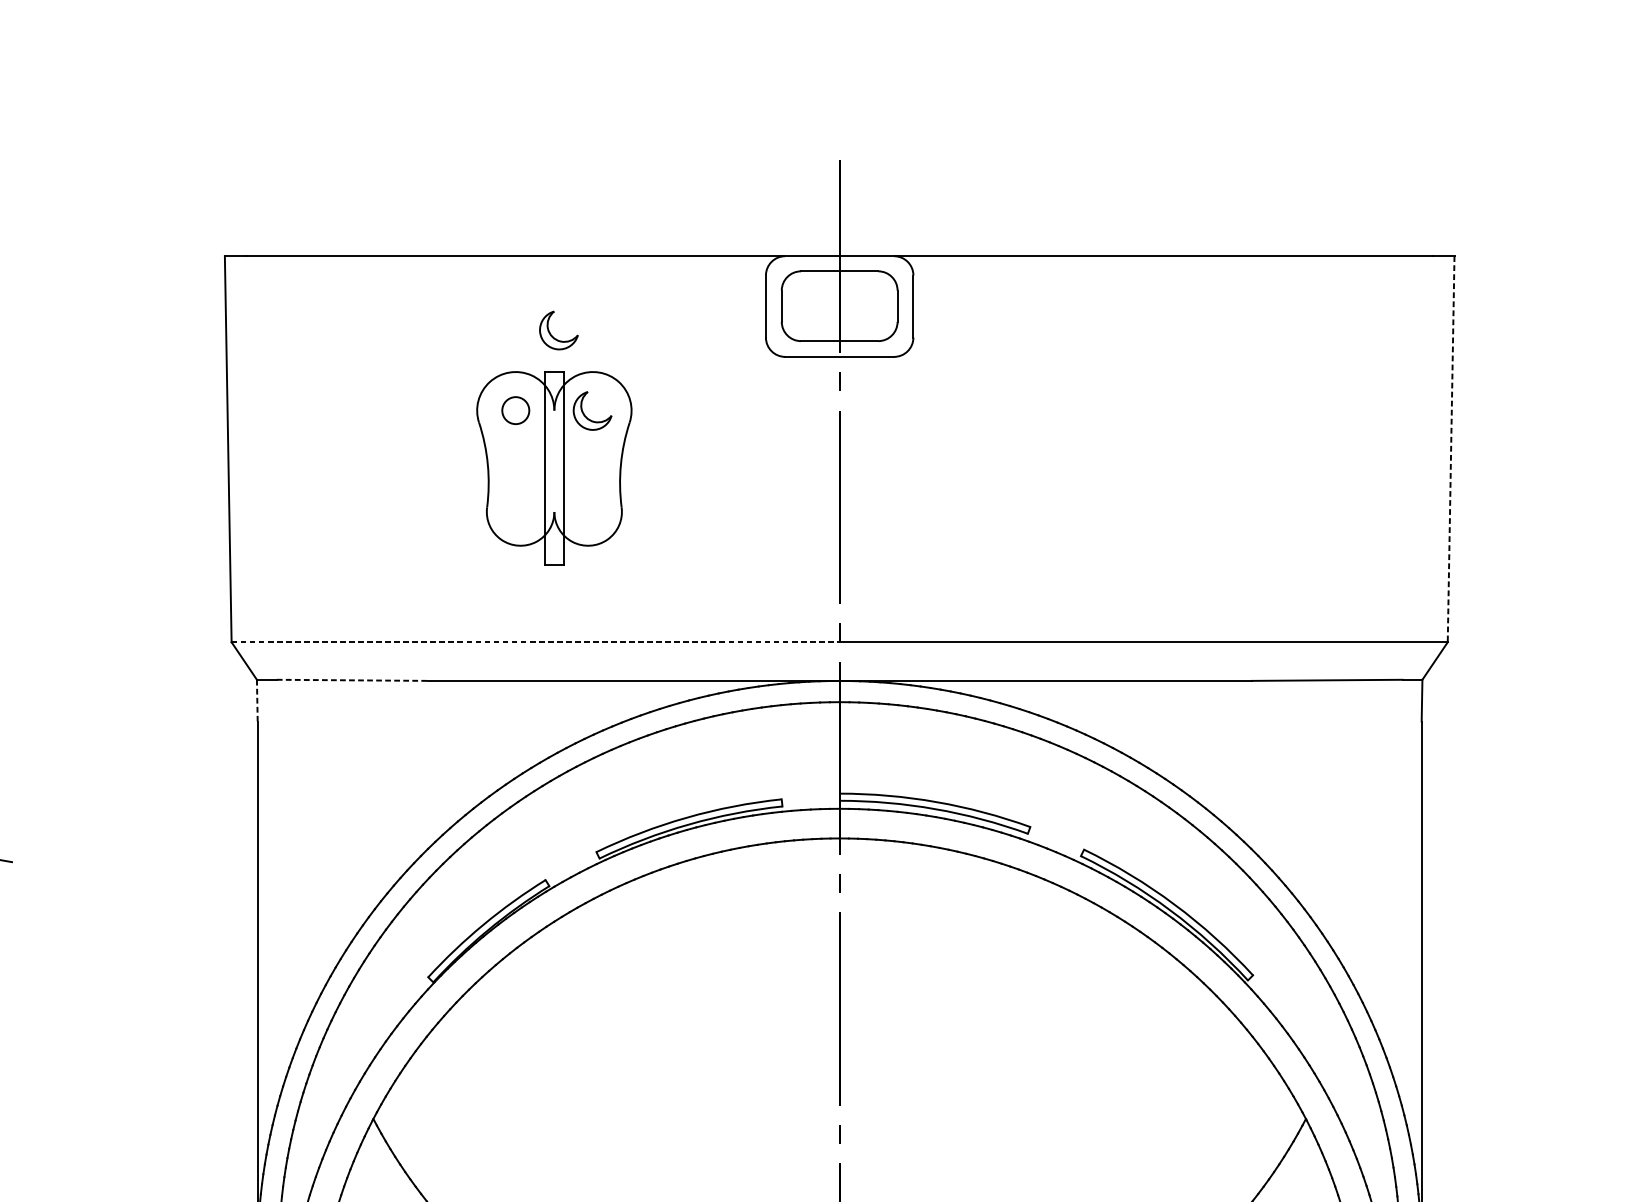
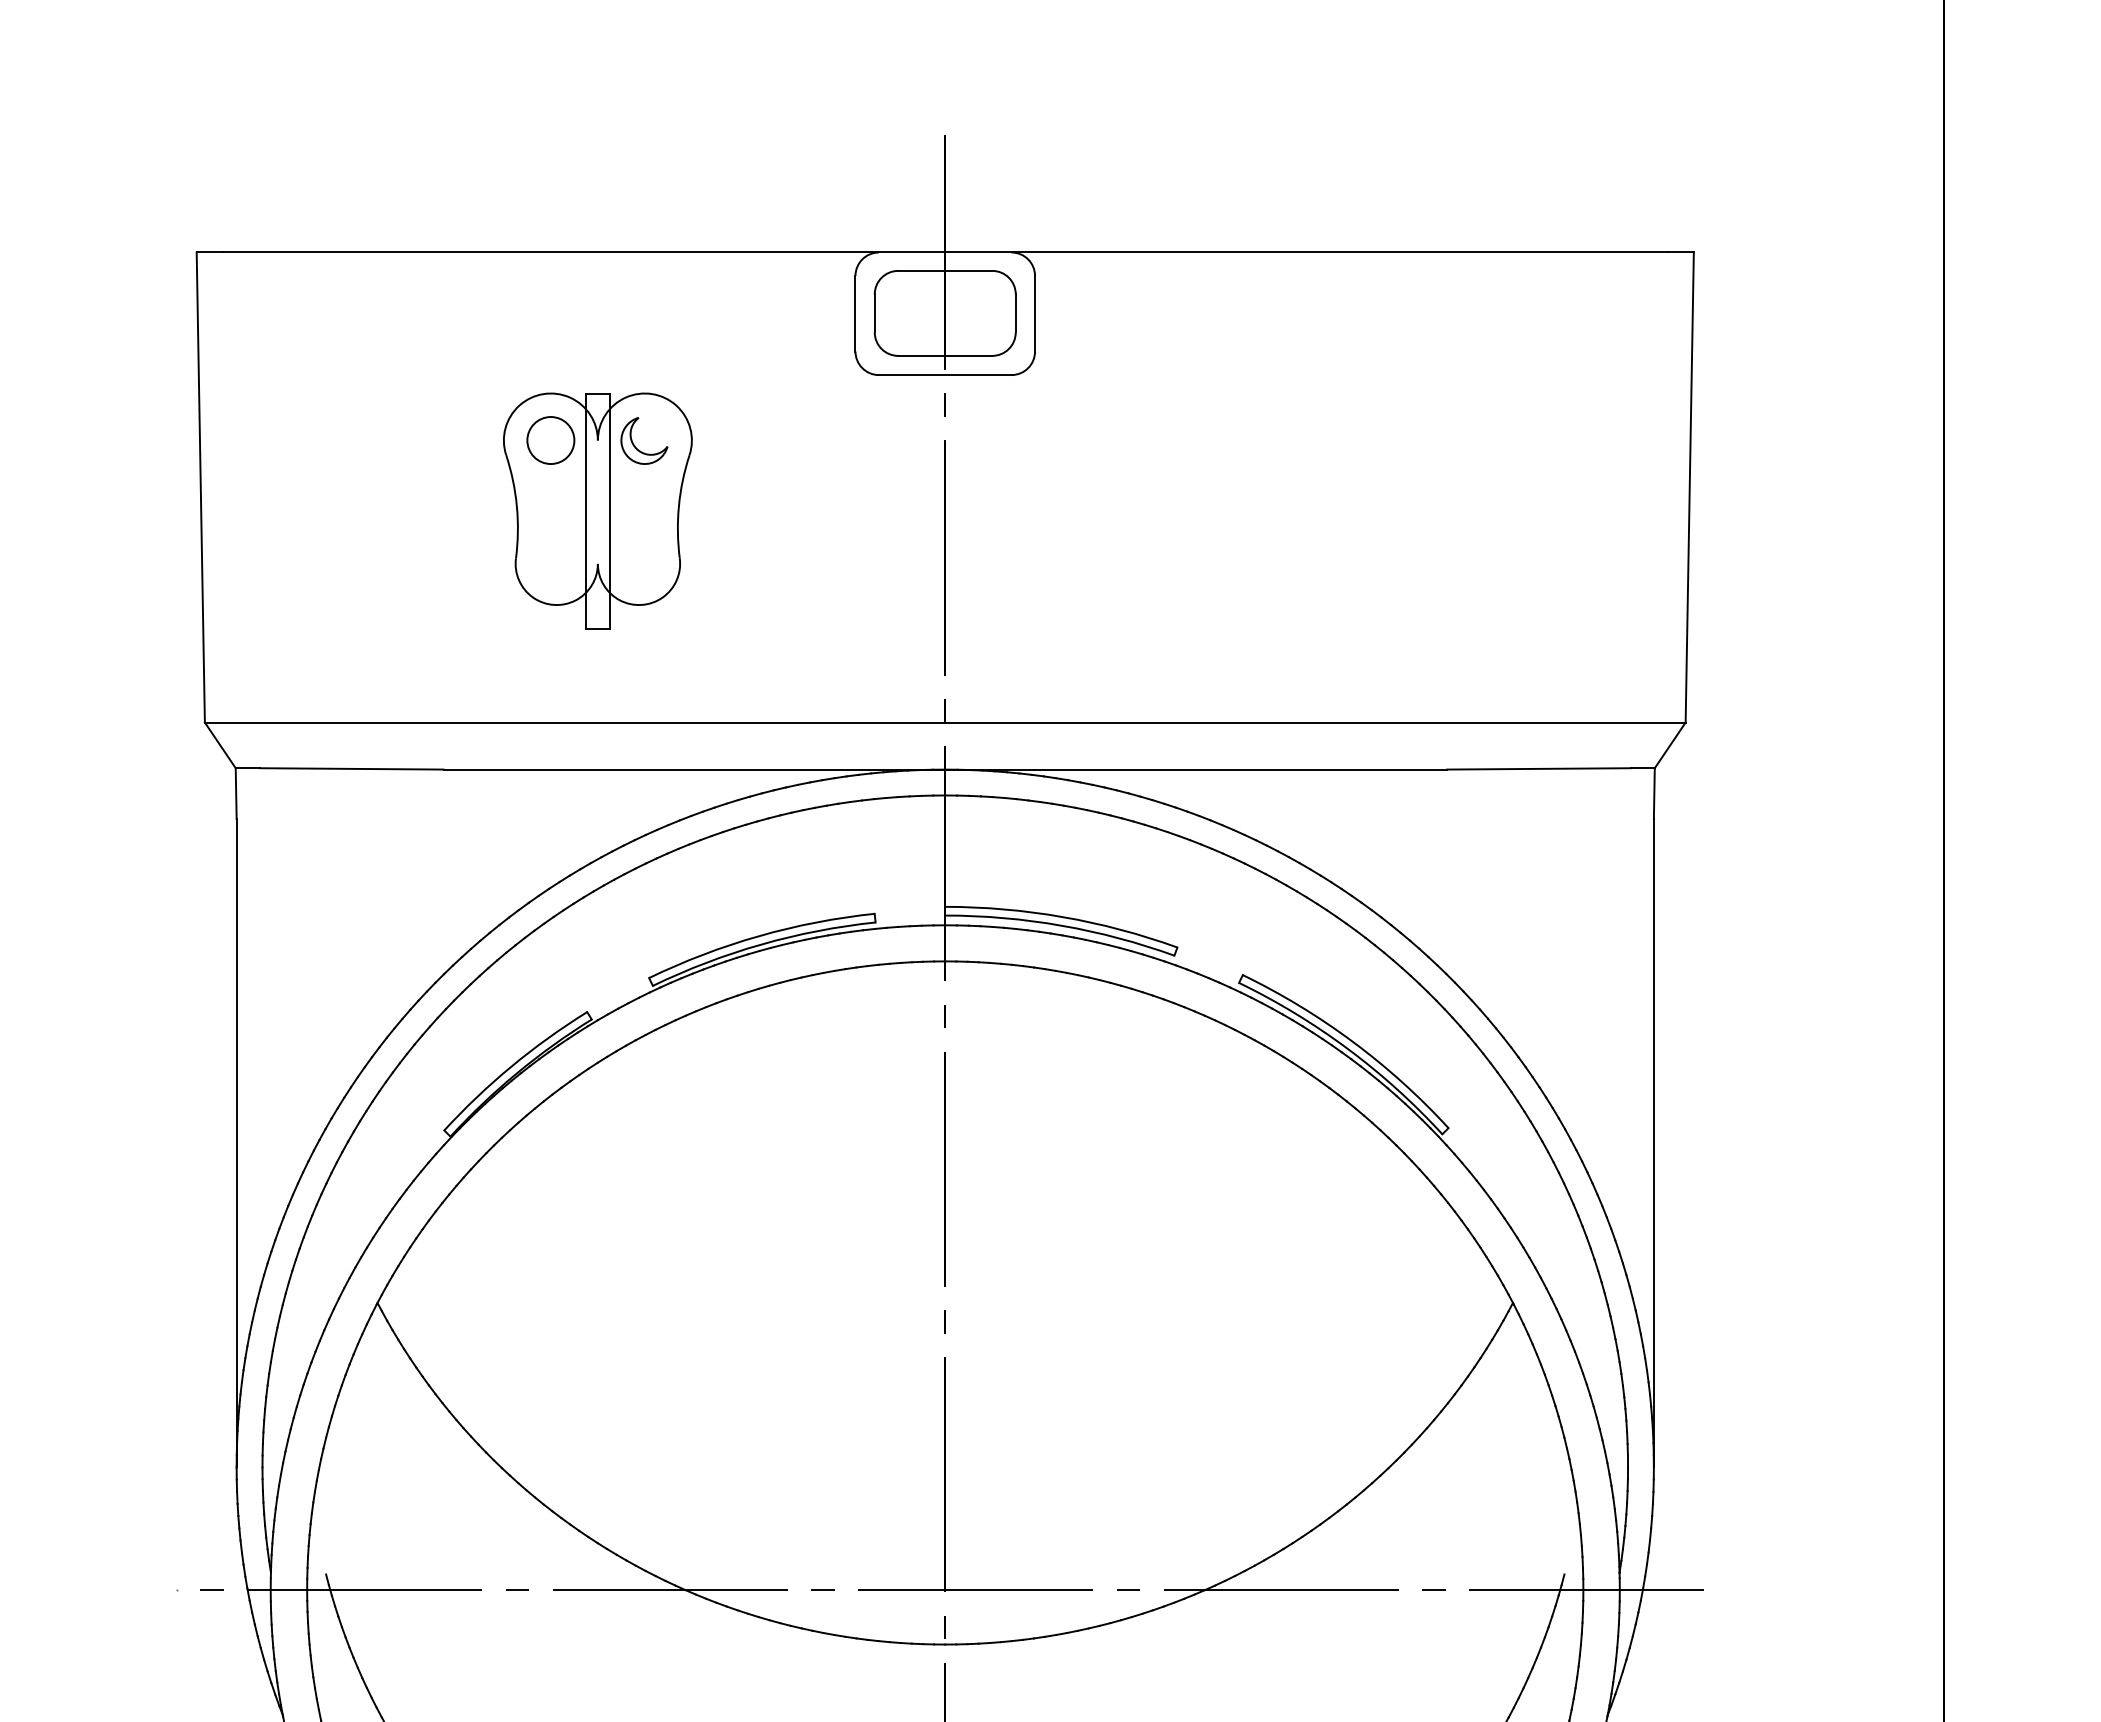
part: (551, 334) -> (594, 347), removed
circle: (515, 410) -> (550, 440), size x1.43
line: (1450, 450) -> (1689, 488), dashed -> solid
line: (535, 642) -> (575, 722), dashed -> solid
line: (352, 680) -> (351, 768), dashed -> solid
line: (257, 701) -> (236, 794), dashed -> solid

